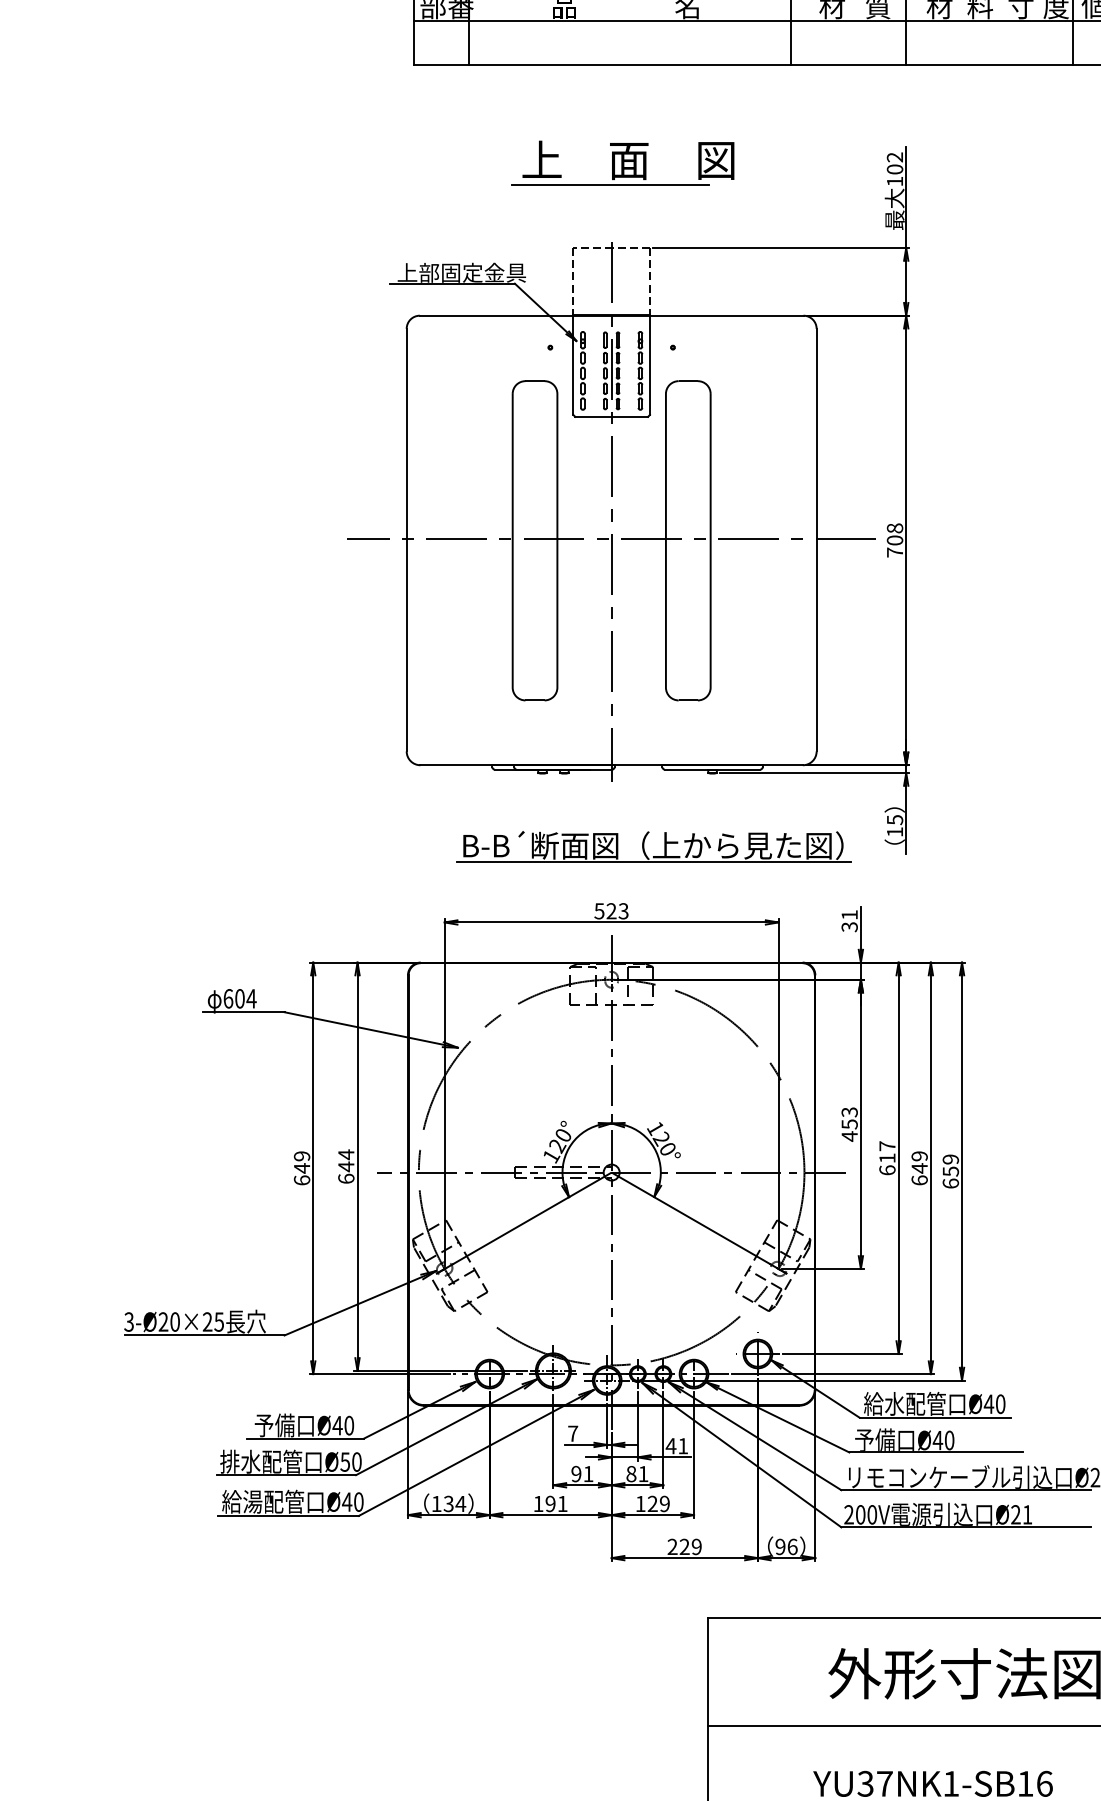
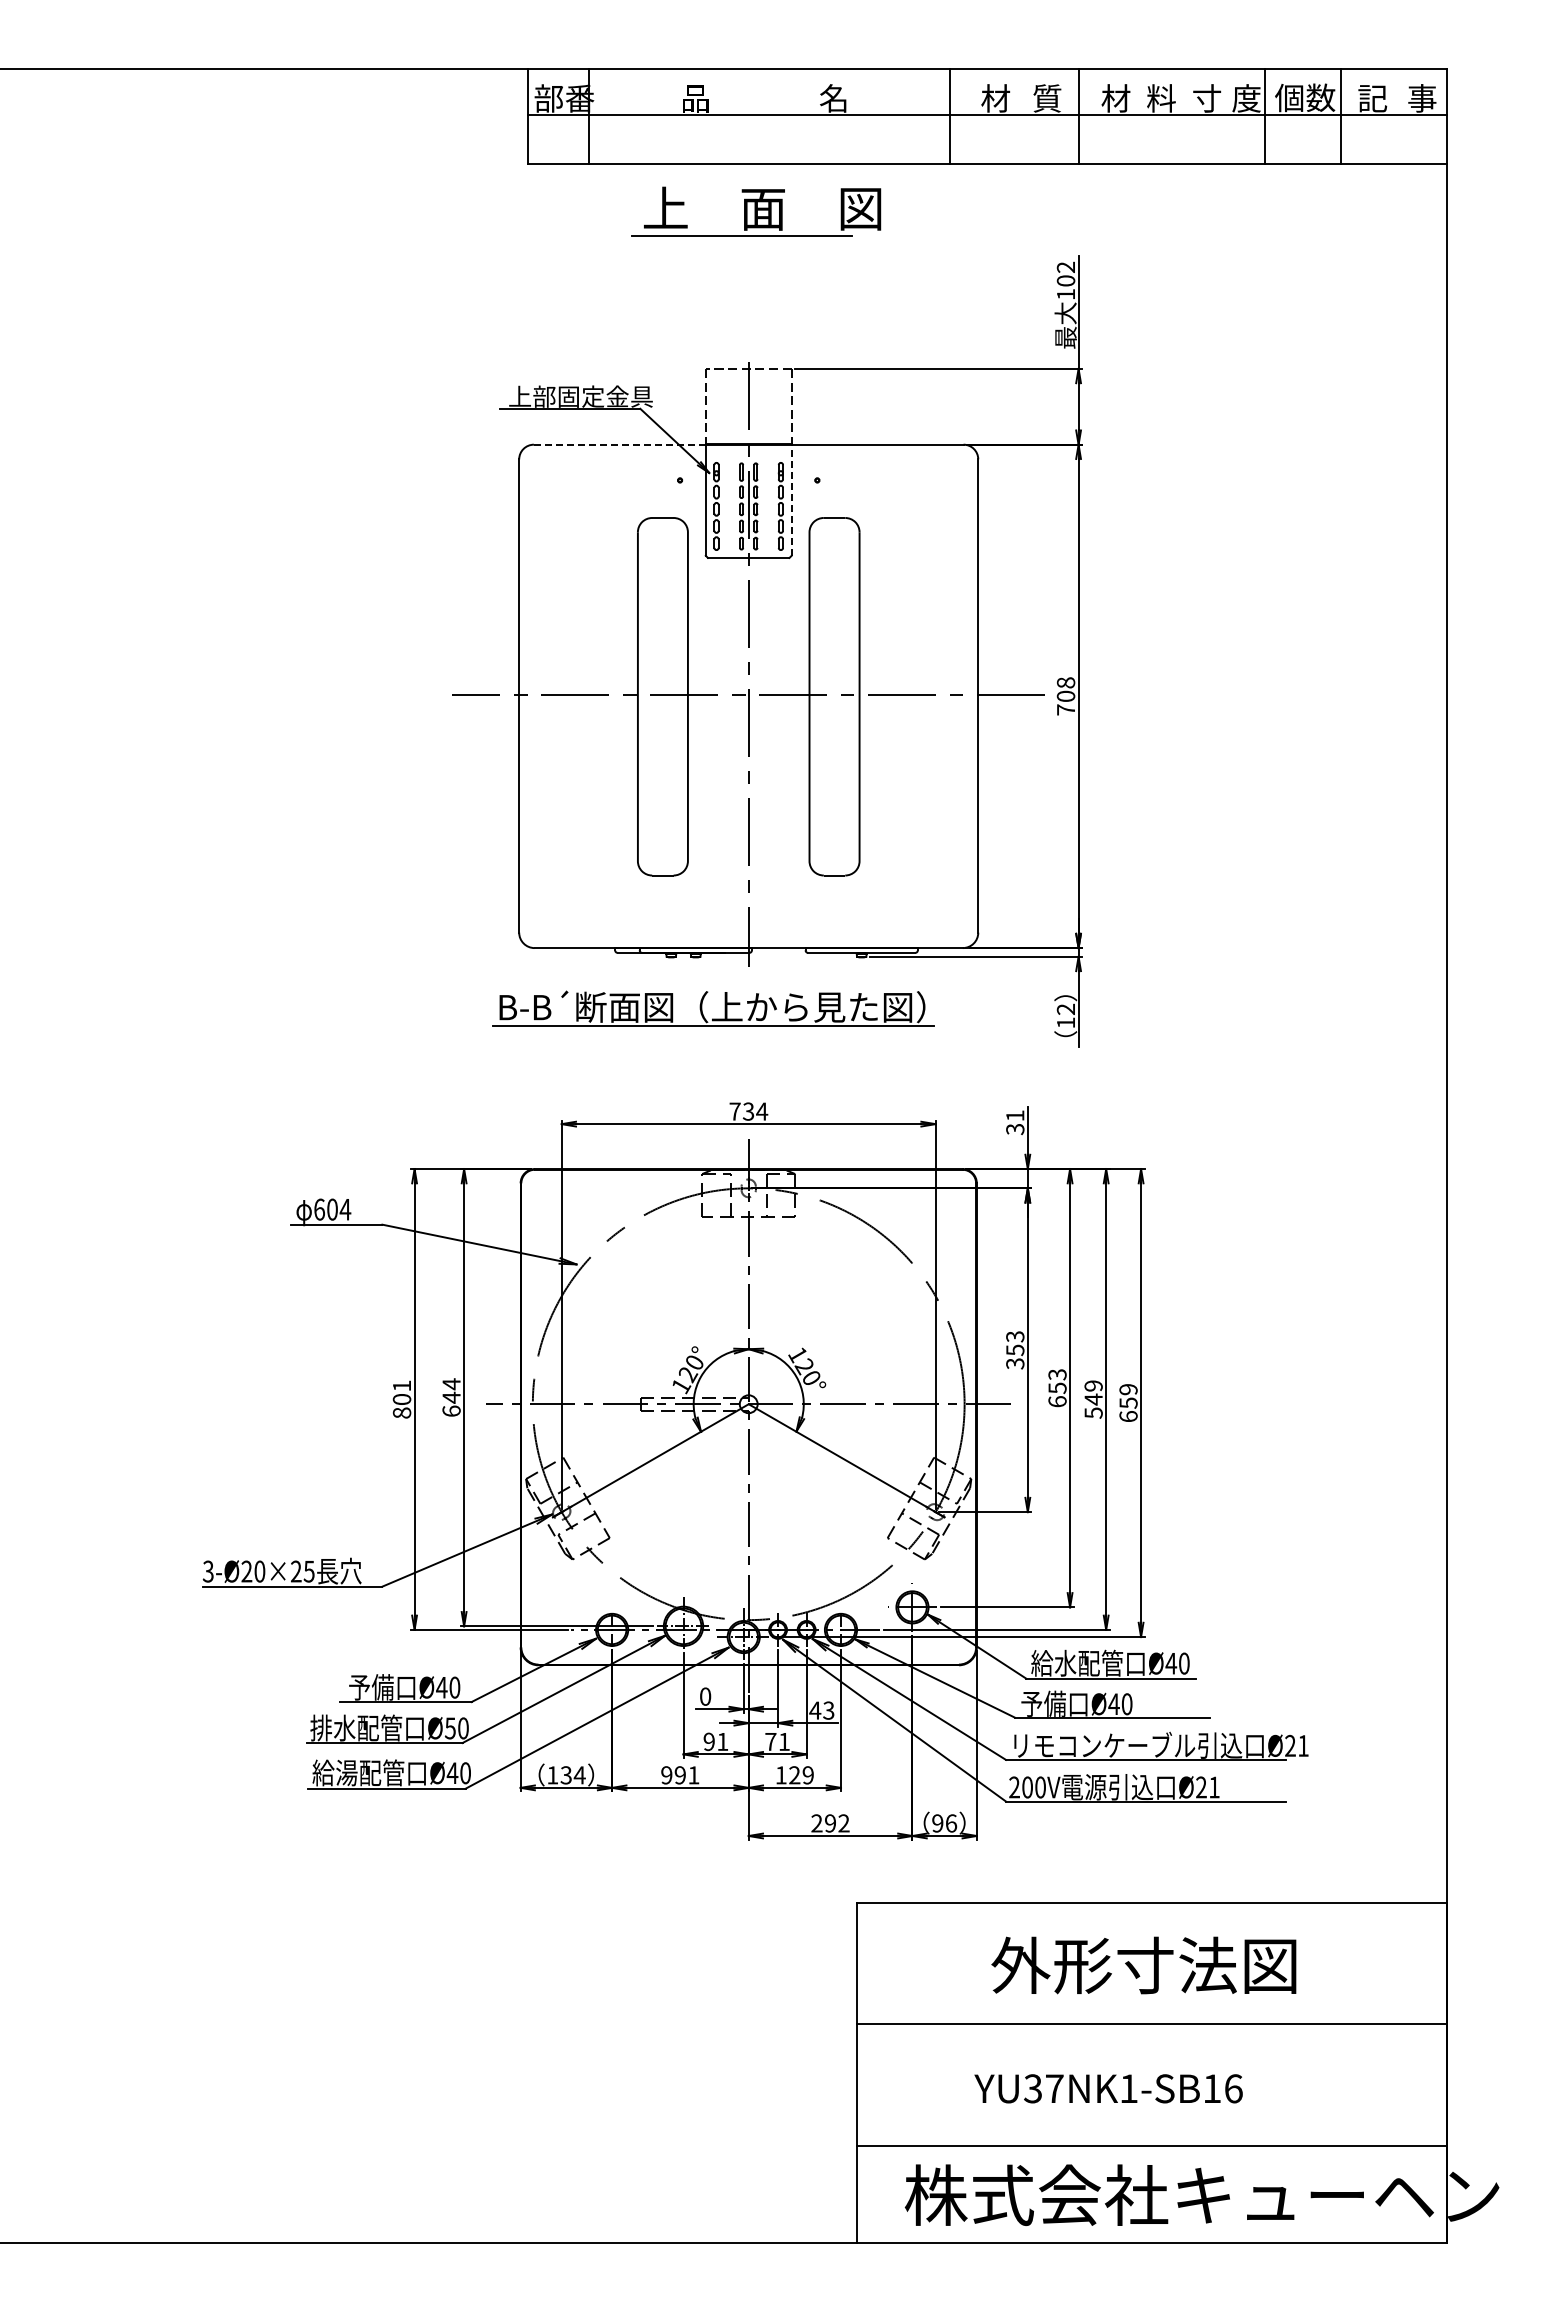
part: (623, 162) -> (756, 211), moved
line: (496, 315) -> (619, 444), solid -> dashed
line: (649, 364) -> (791, 499), solid -> dashed
text: (894, 820) -> (1065, 1009), 15 -> 12
part: (654, 855) -> (713, 1018), moved
text: (611, 911) -> (748, 1111), 523 -> 734
text: (849, 1136) -> (1015, 1363), 453 -> 353
text: (887, 1152) -> (1057, 1381), 617 -> 653
text: (301, 1168) -> (401, 1399), 649 -> 801
text: (919, 1179) -> (1093, 1412), 649 -> 549
text: (573, 1433) -> (705, 1696), 7 -> 0
text: (682, 1446) -> (828, 1710), 41 -> 43
text: (631, 1473) -> (770, 1741), 81 -> 71
text: (538, 1504) -> (666, 1775), 191 -> 991
text: (690, 1546) -> (837, 1823), 229 -> 292

